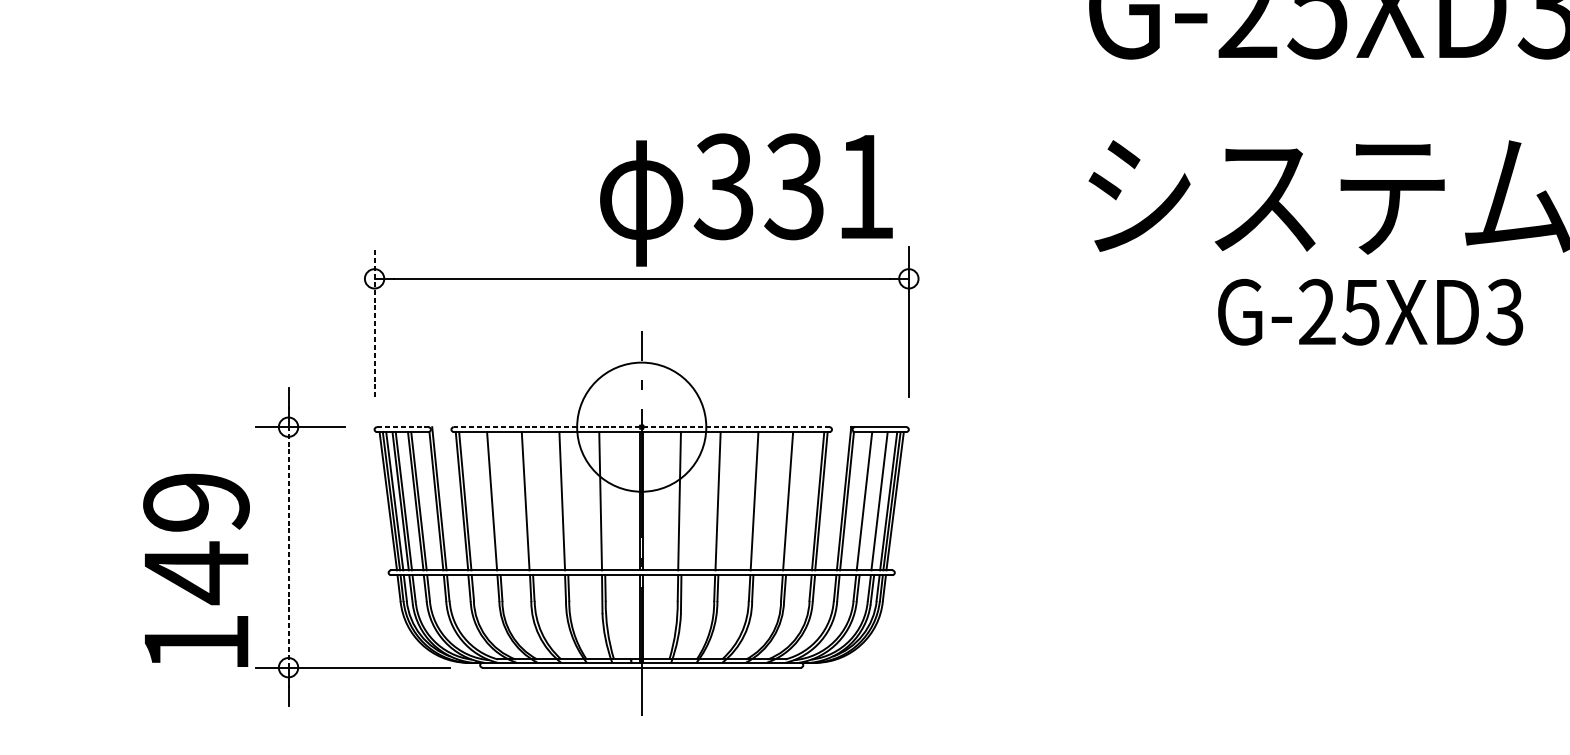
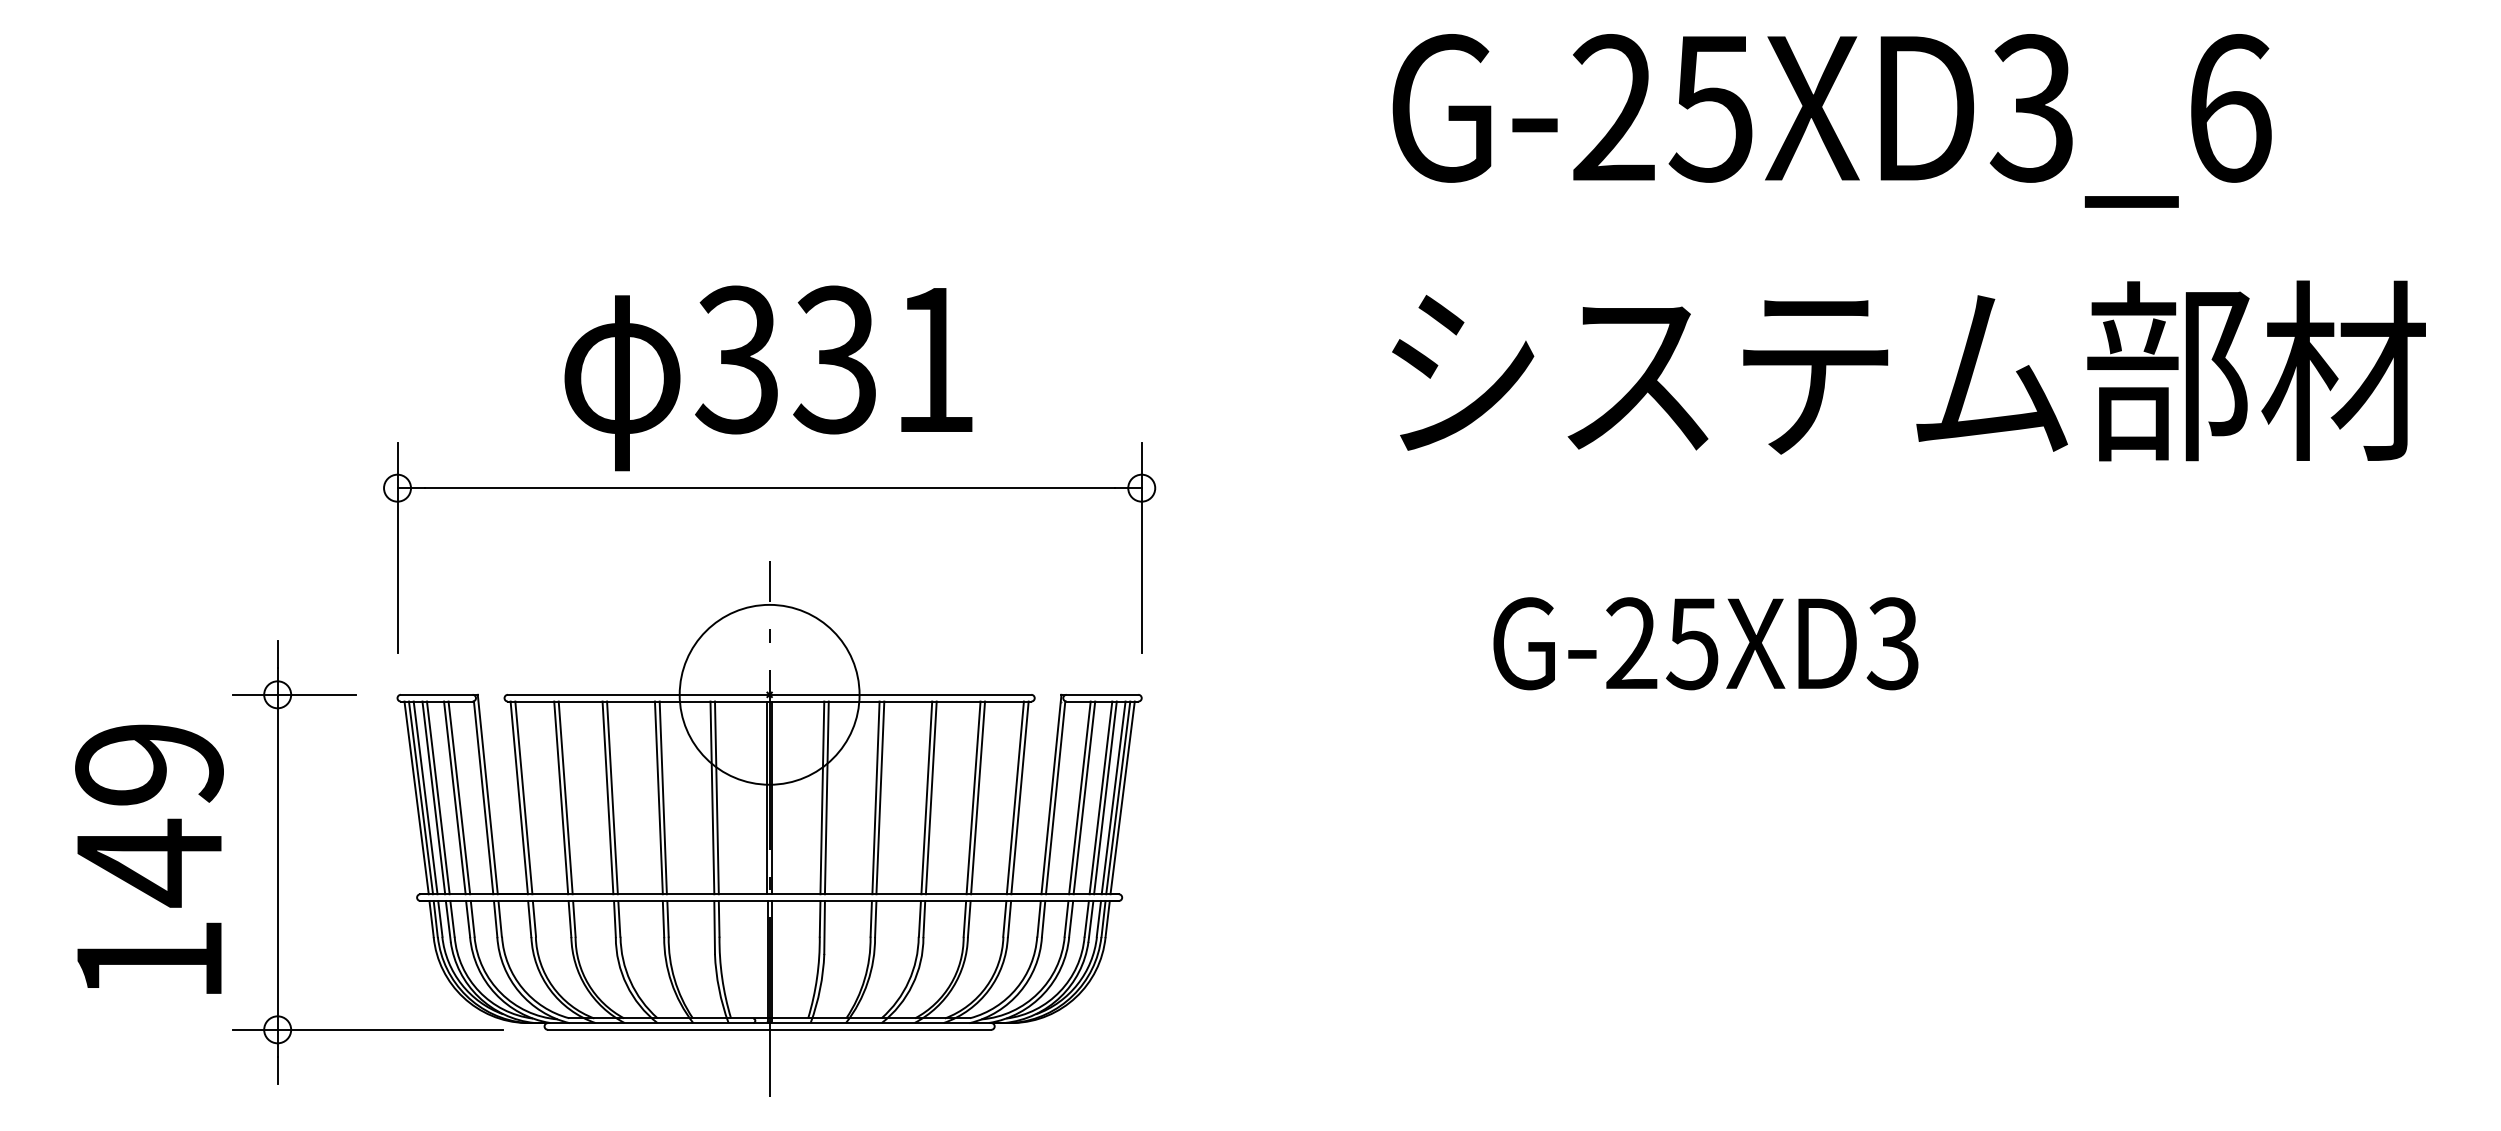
text: (746, 200) -> (768, 378), moved
text: (1370, 312) -> (1705, 643), moved
line: (374, 321) -> (397, 547), dashed -> solid
line: (404, 426) -> (439, 694), dashed -> solid
line: (641, 426) -> (769, 694), dashed -> solid
line: (495, 500) -> (565, 797), added
line: (528, 500) -> (612, 797), added
line: (564, 500) -> (662, 797), added
line: (603, 500) -> (716, 797), added
line: (682, 500) -> (826, 797), added
line: (721, 500) -> (880, 797), added
line: (757, 500) -> (930, 797), added
line: (791, 500) -> (978, 797), added
line: (867, 500) -> (1084, 797), added
line: (882, 500) -> (1105, 797), added
line: (288, 547) -> (277, 862), dashed -> solid
text: (196, 569) -> (149, 858), moved

